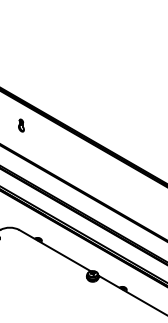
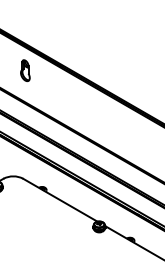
part: (21, 125) -> (25, 70), size x1.67

